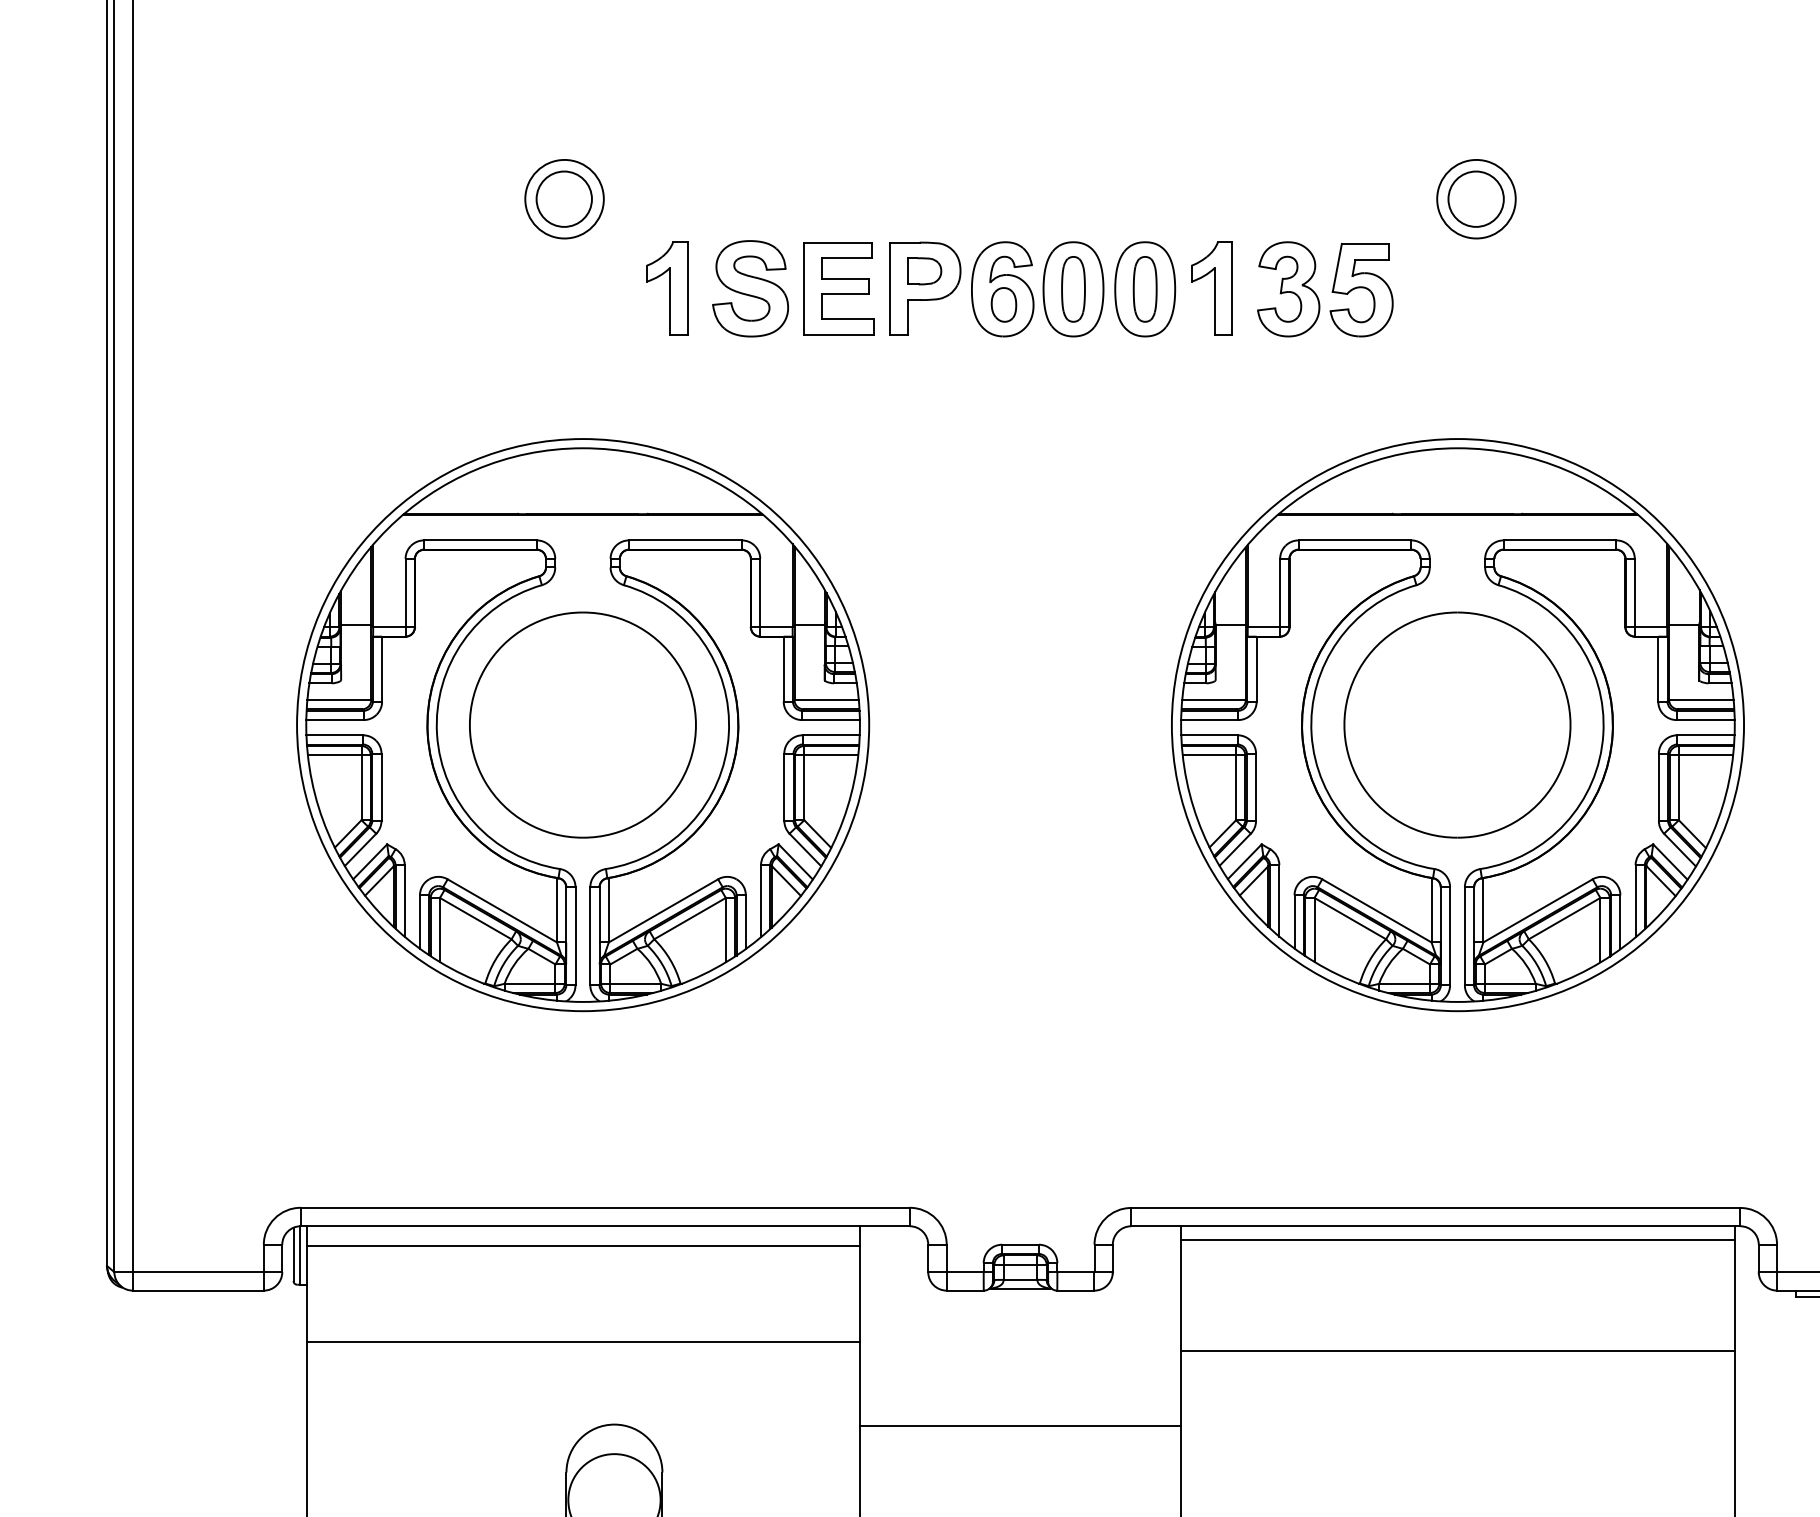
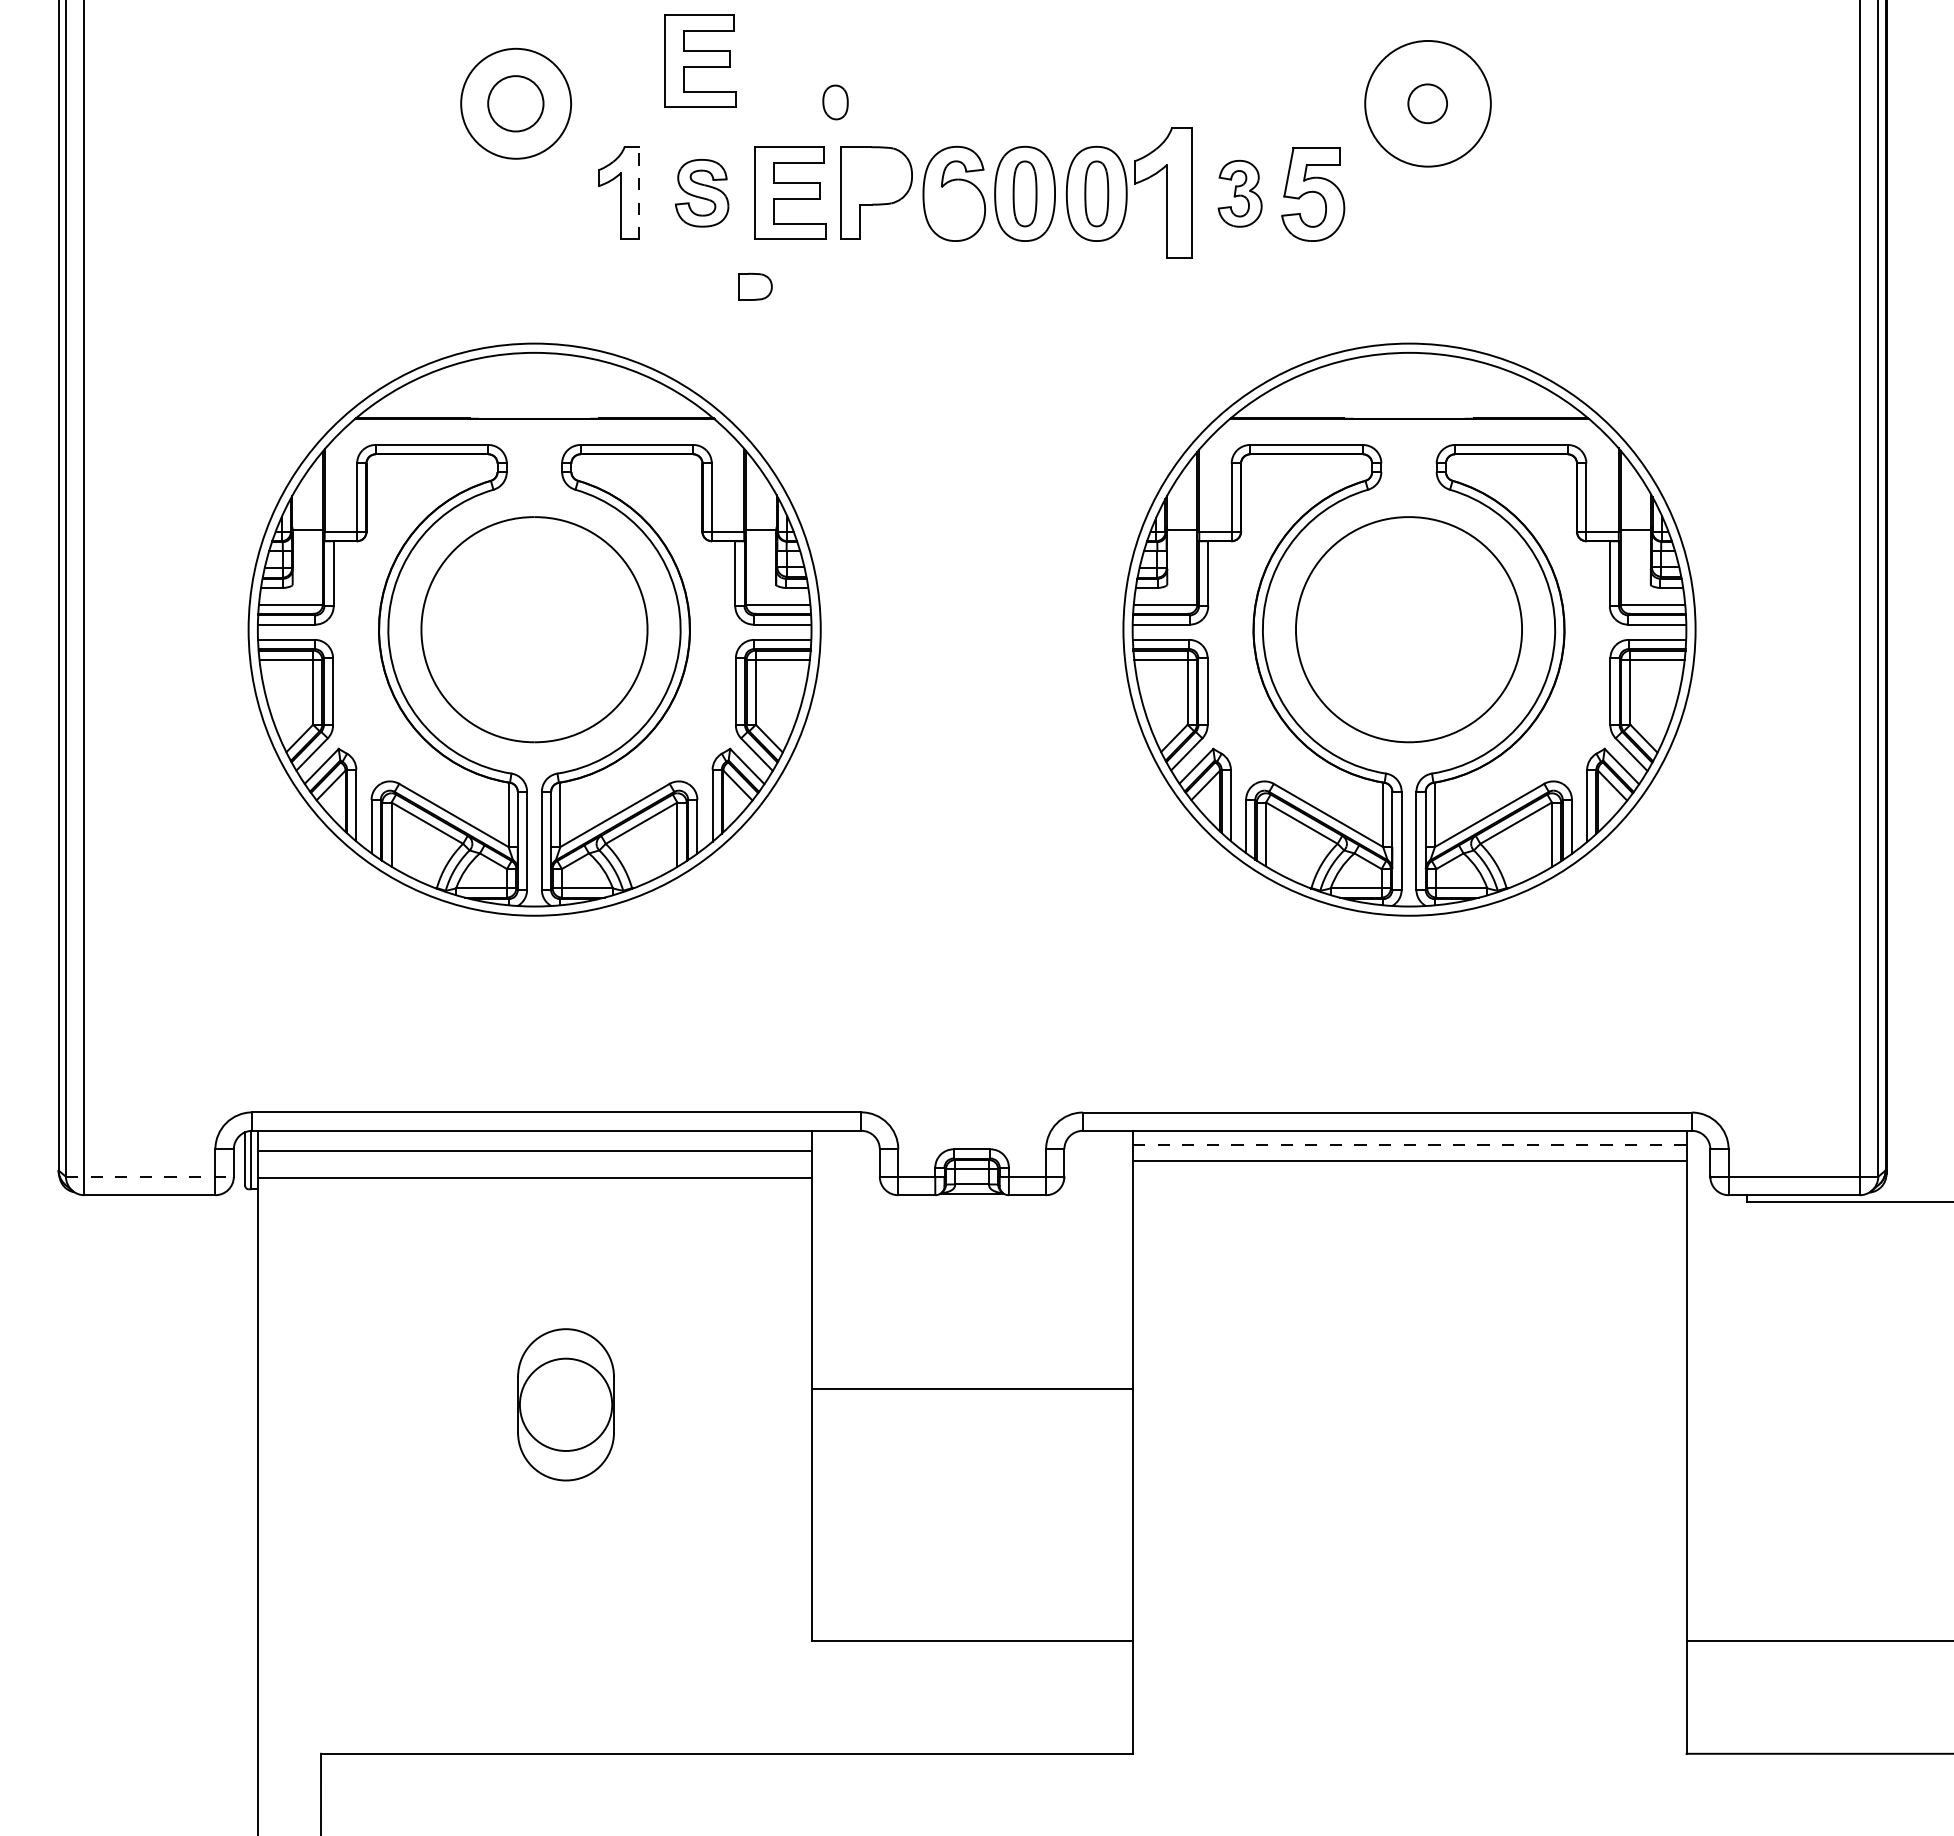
part: (748, 155) -> (700, 60), added
circle: (563, 198) -> (515, 103), size x1.4
circle: (1475, 198) -> (1427, 103), size x0.7
circle: (1475, 198) -> (1427, 103), size x1.6
part: (924, 270) -> (755, 286), moved
line: (687, 287) -> (639, 192), solid -> dashed
part: (749, 287) -> (701, 192), size x0.7
part: (1211, 287) -> (1163, 192), size x1.4
part: (1287, 288) -> (1239, 193), size x0.7
part: (1003, 304) -> (835, 102), moved
line: (1457, 1239) -> (1409, 1144), solid -> dashed
line: (197, 1271) -> (149, 1176), solid -> dashed
line: (582, 1341) -> (534, 1177), moved
line: (1457, 1350) -> (1409, 1161), moved
line: (1019, 1426) -> (971, 1389), moved

